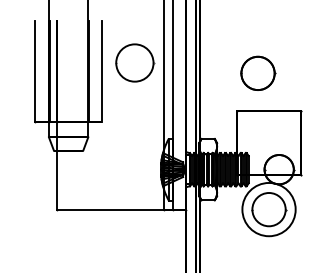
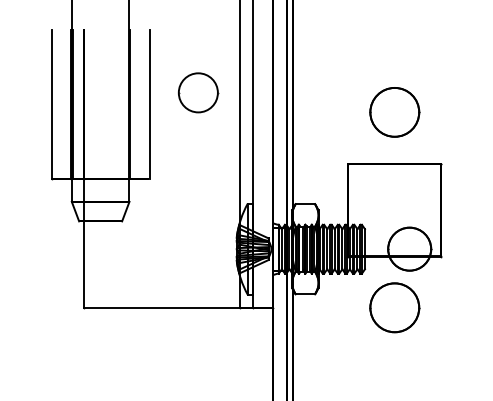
part: (135, 63) -> (198, 93), size x0.71
part: (258, 72) -> (395, 110), moved
circle: (268, 209) -> (393, 307), size x0.62

